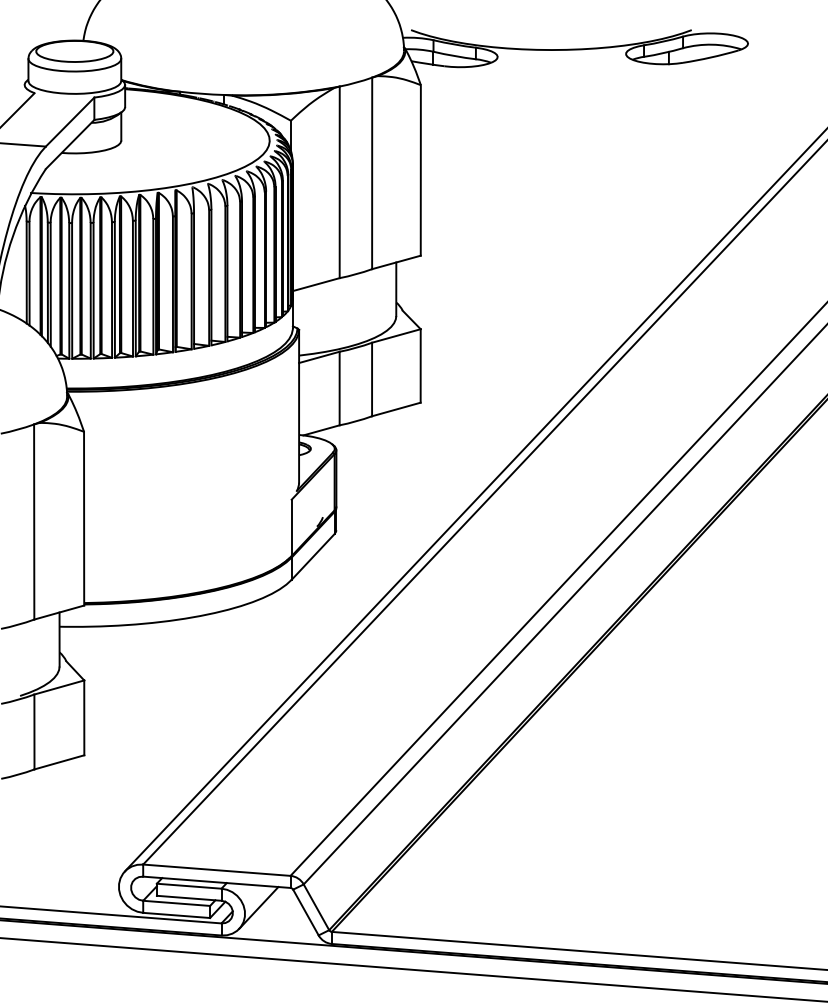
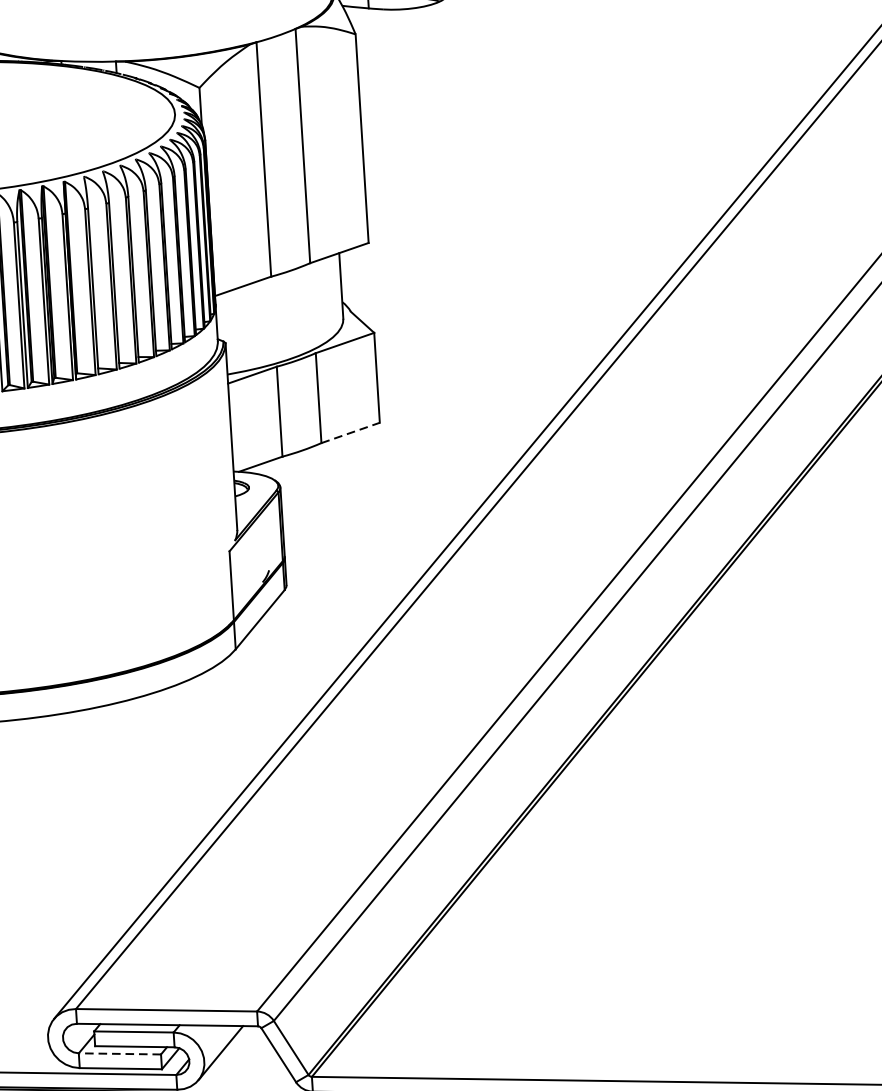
line: (396, 409) -> (350, 432), solid -> dashed
line: (176, 903) -> (119, 1054), solid -> dashed

